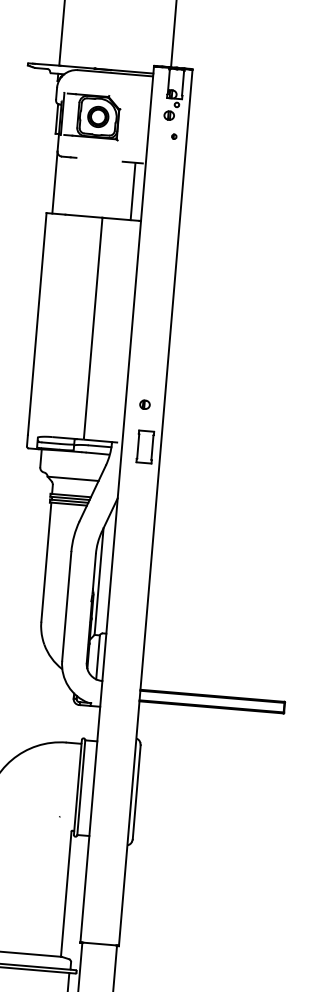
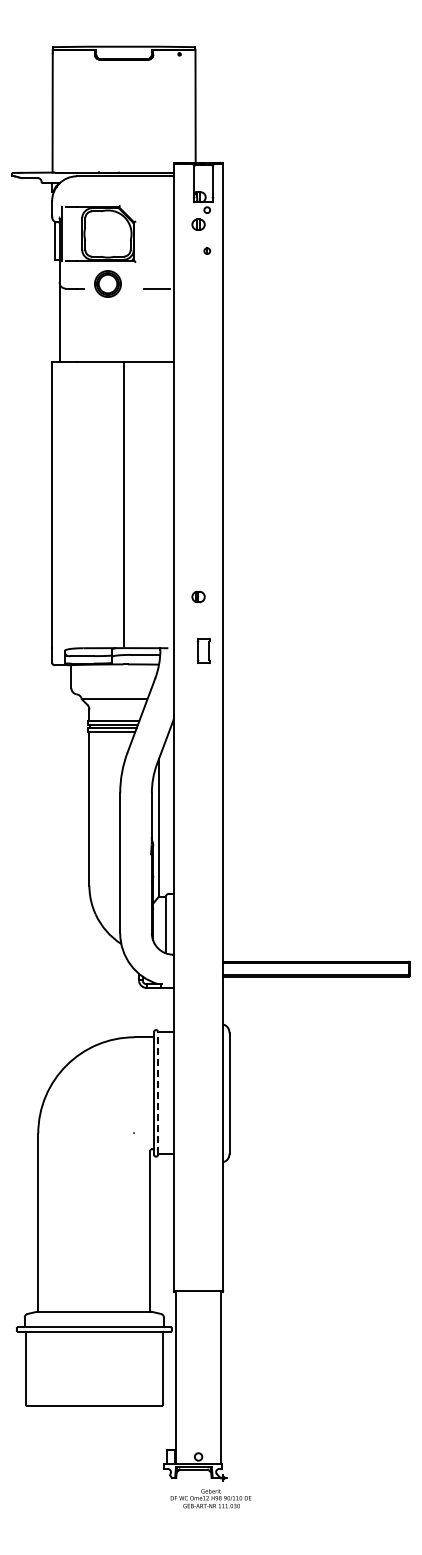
part: (97, 116) -> (107, 283), moved
line: (133, 191) -> (160, 325), removed
part: (145, 446) -> (203, 650), size x0.6
line: (81, 787) -> (158, 1092), solid -> dashed

